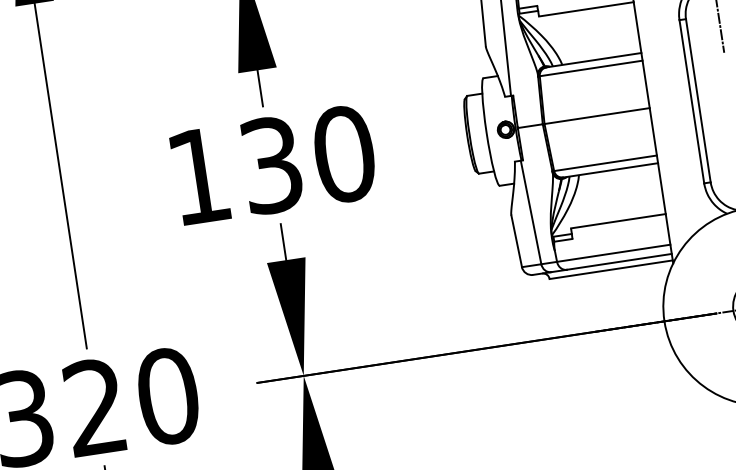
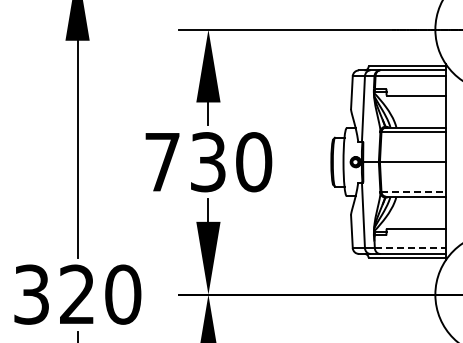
line: (606, 163) -> (414, 192), solid -> dashed
text: (198, 176) -> (162, 162), 130 -> 730
line: (613, 253) -> (410, 248), solid -> dashed

